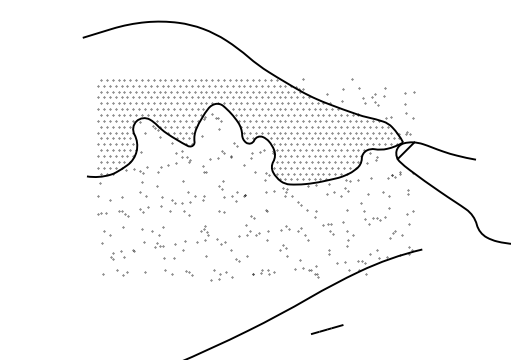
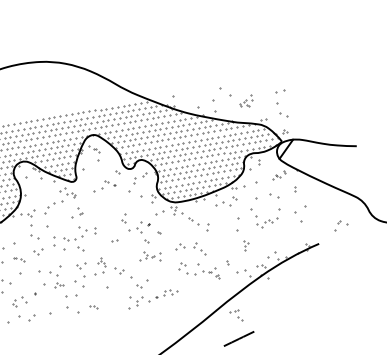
part: (374, 96) -> (246, 101), size x0.6
part: (204, 169) -> (80, 211), moved
part: (232, 191) -> (136, 222), moved
part: (410, 212) -> (301, 209), size x1.6
part: (328, 229) -> (236, 315), moved
part: (184, 230) -> (81, 265), added
part: (253, 232) -> (149, 255), size x0.7
part: (396, 234) -> (341, 224), moved
part: (350, 238) -> (246, 245), size x0.6
part: (306, 268) -> (206, 271), moved
part: (122, 272) -> (27, 317), size x1.4
part: (168, 272) -> (72, 309), size x1.6
part: (221, 275) -> (138, 301), moved

